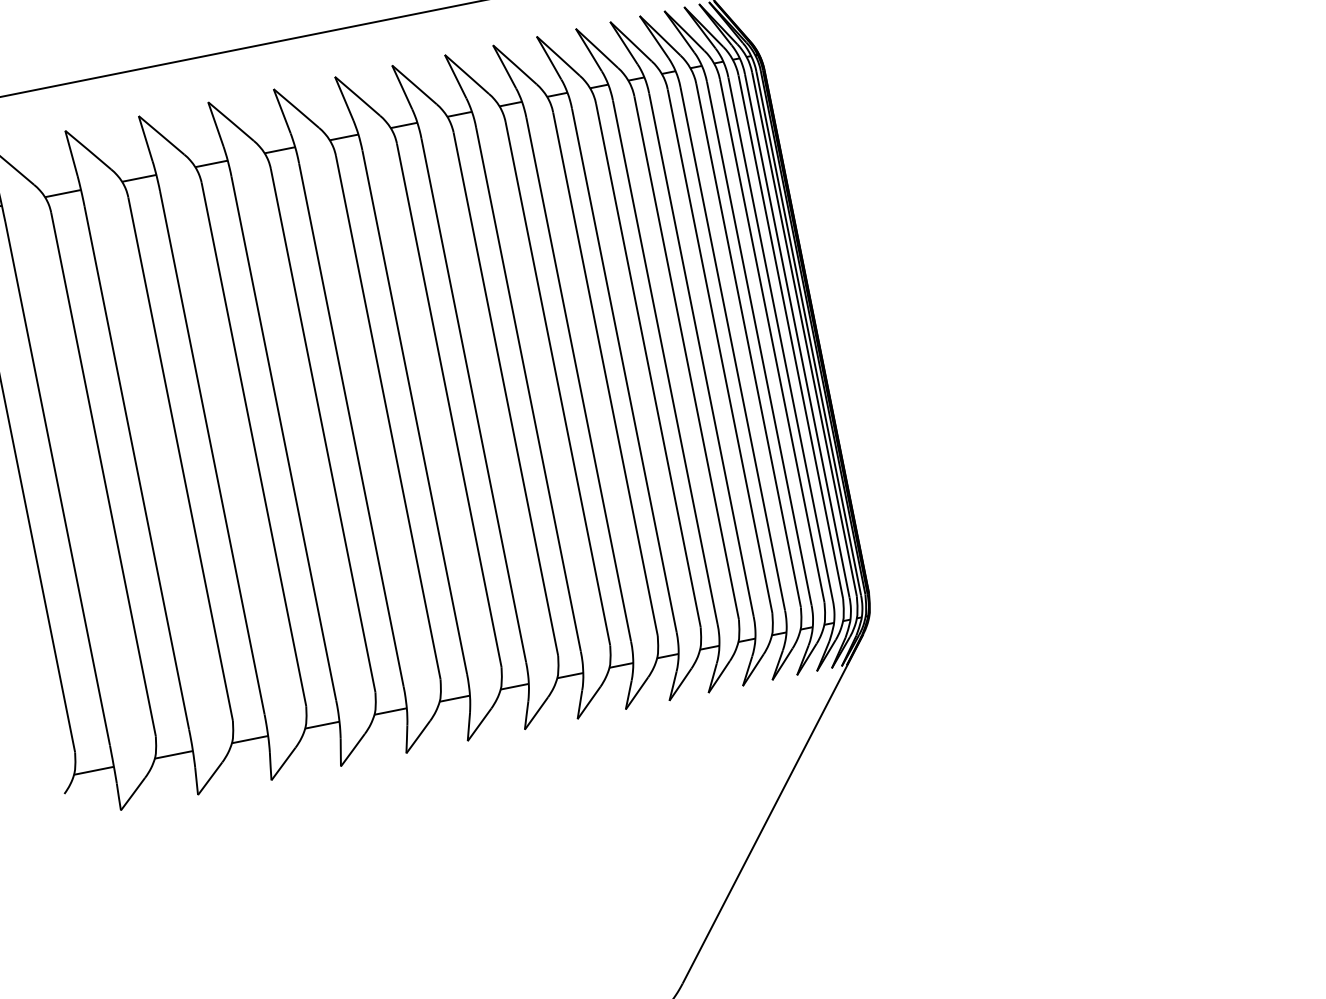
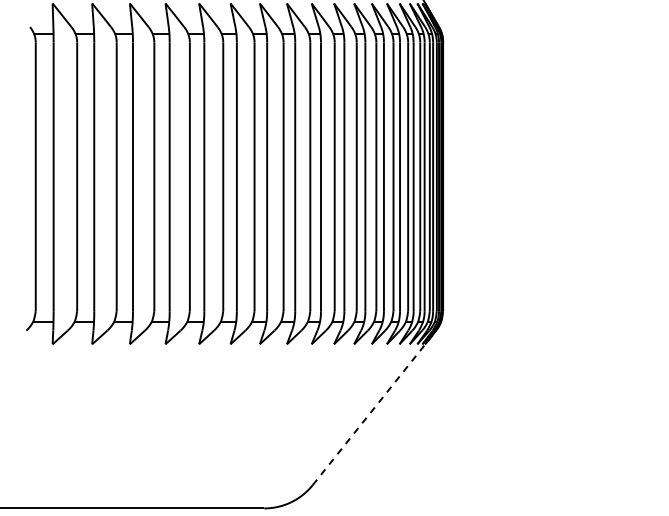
line: (772, 808) -> (374, 407), solid -> dashed

